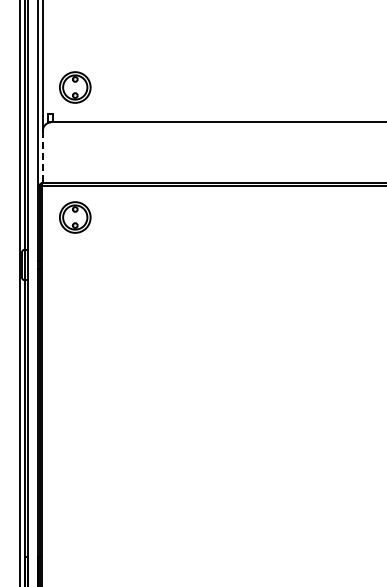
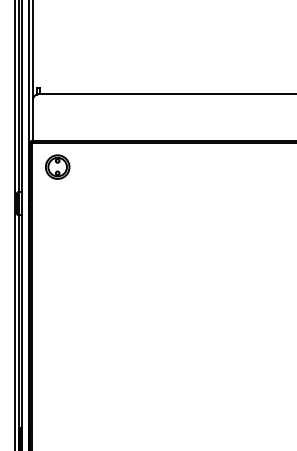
part: (75, 87) -> (57, 67), removed
line: (42, 157) -> (32, 121), dashed -> solid

